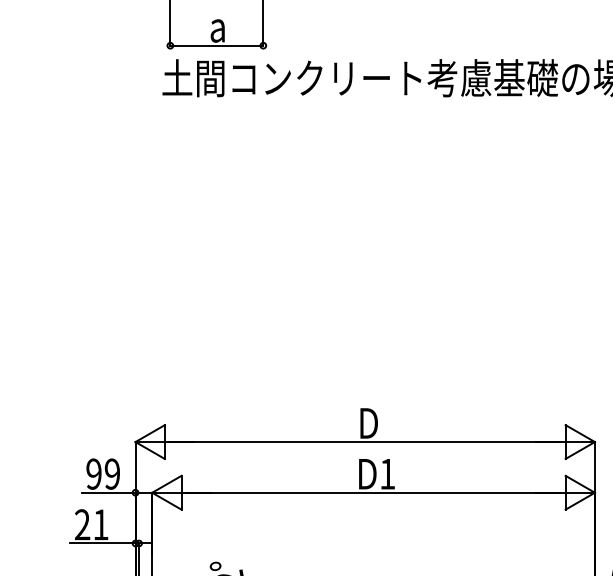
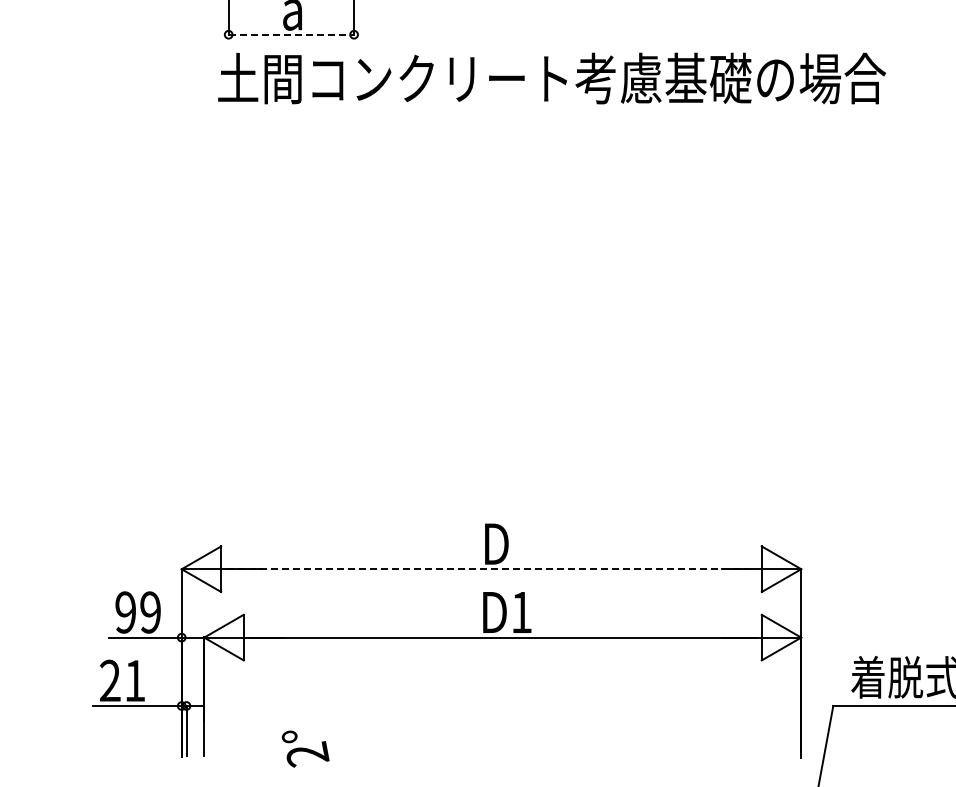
line: (216, 45) -> (291, 34), solid -> dashed
line: (365, 442) -> (492, 569), solid -> dashed

